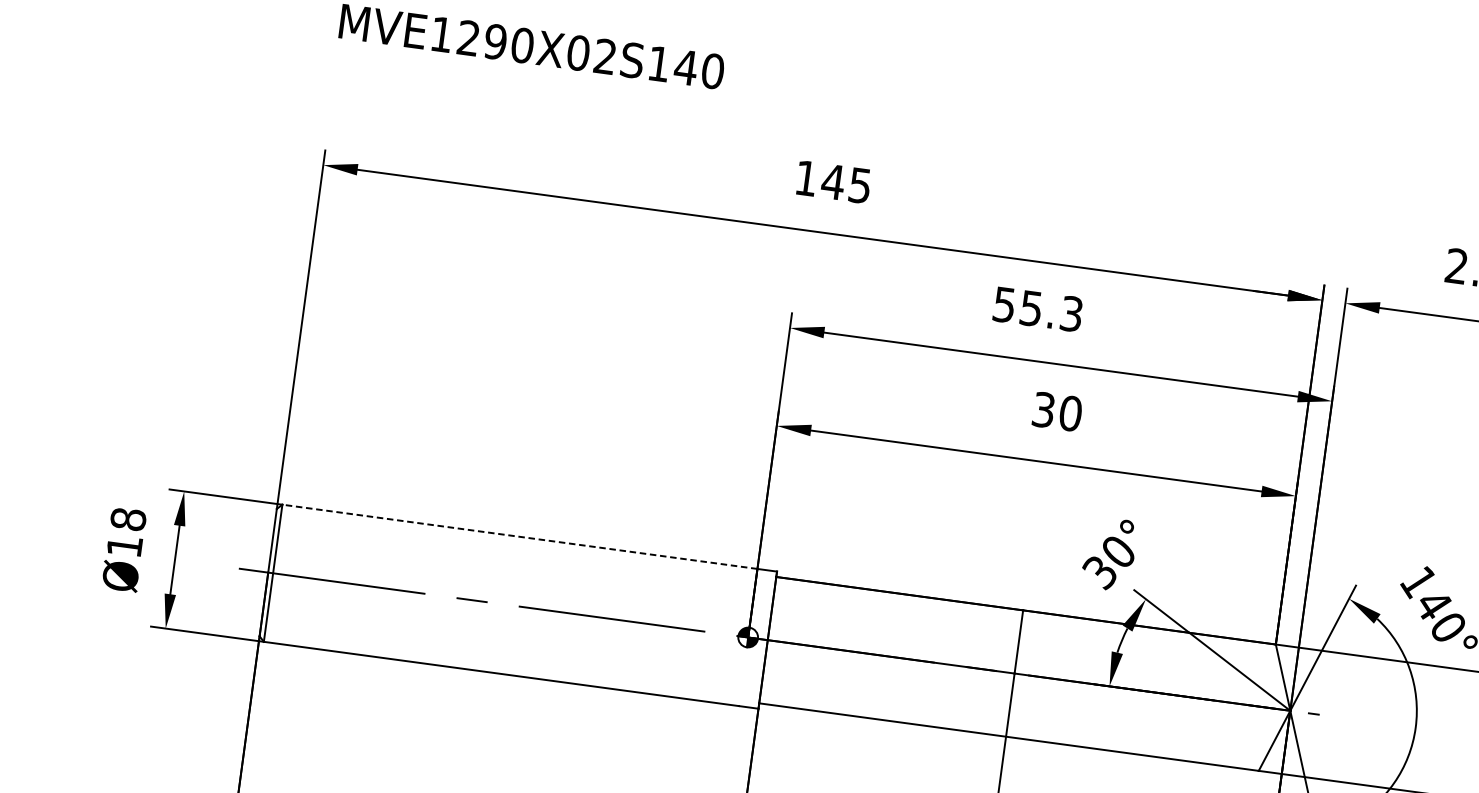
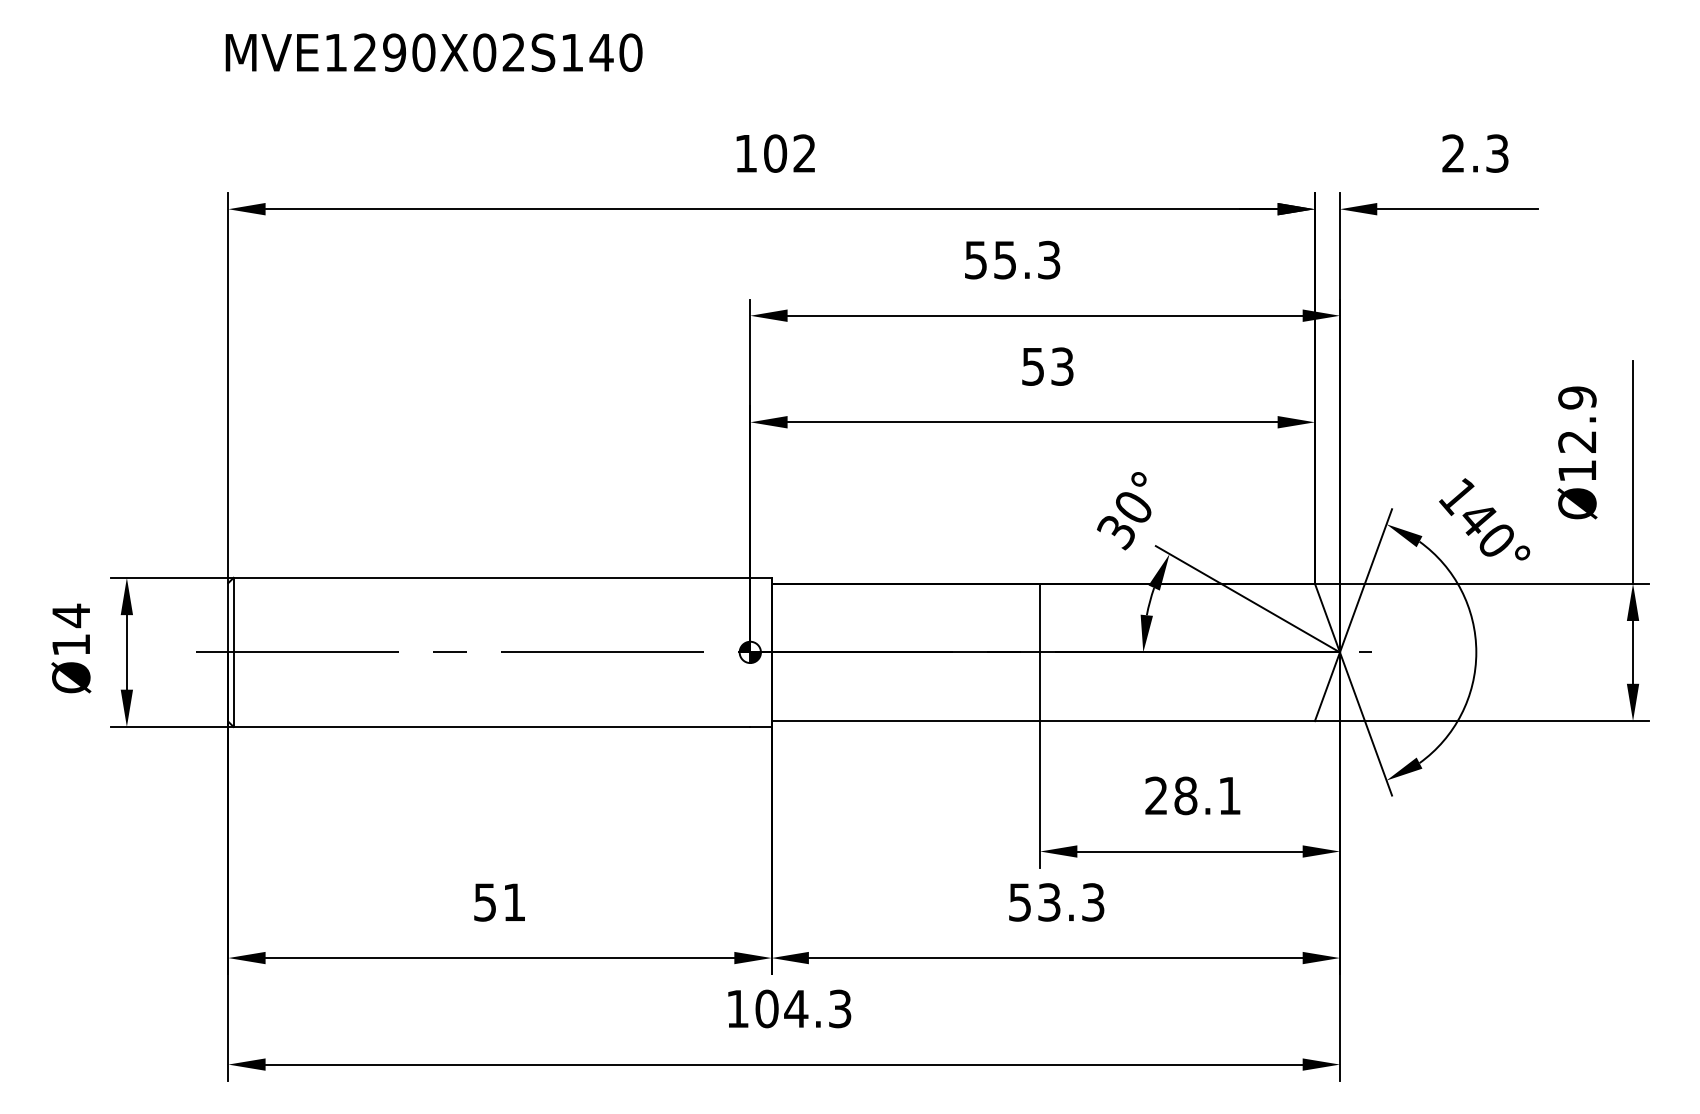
text: (846, 183) -> (789, 153), 145 -> 102
text: (1057, 411) -> (1048, 366), 30 -> 53
text: (128, 519) -> (71, 615), Ø18 -> Ø14
line: (519, 536) -> (491, 577), dashed -> solid

